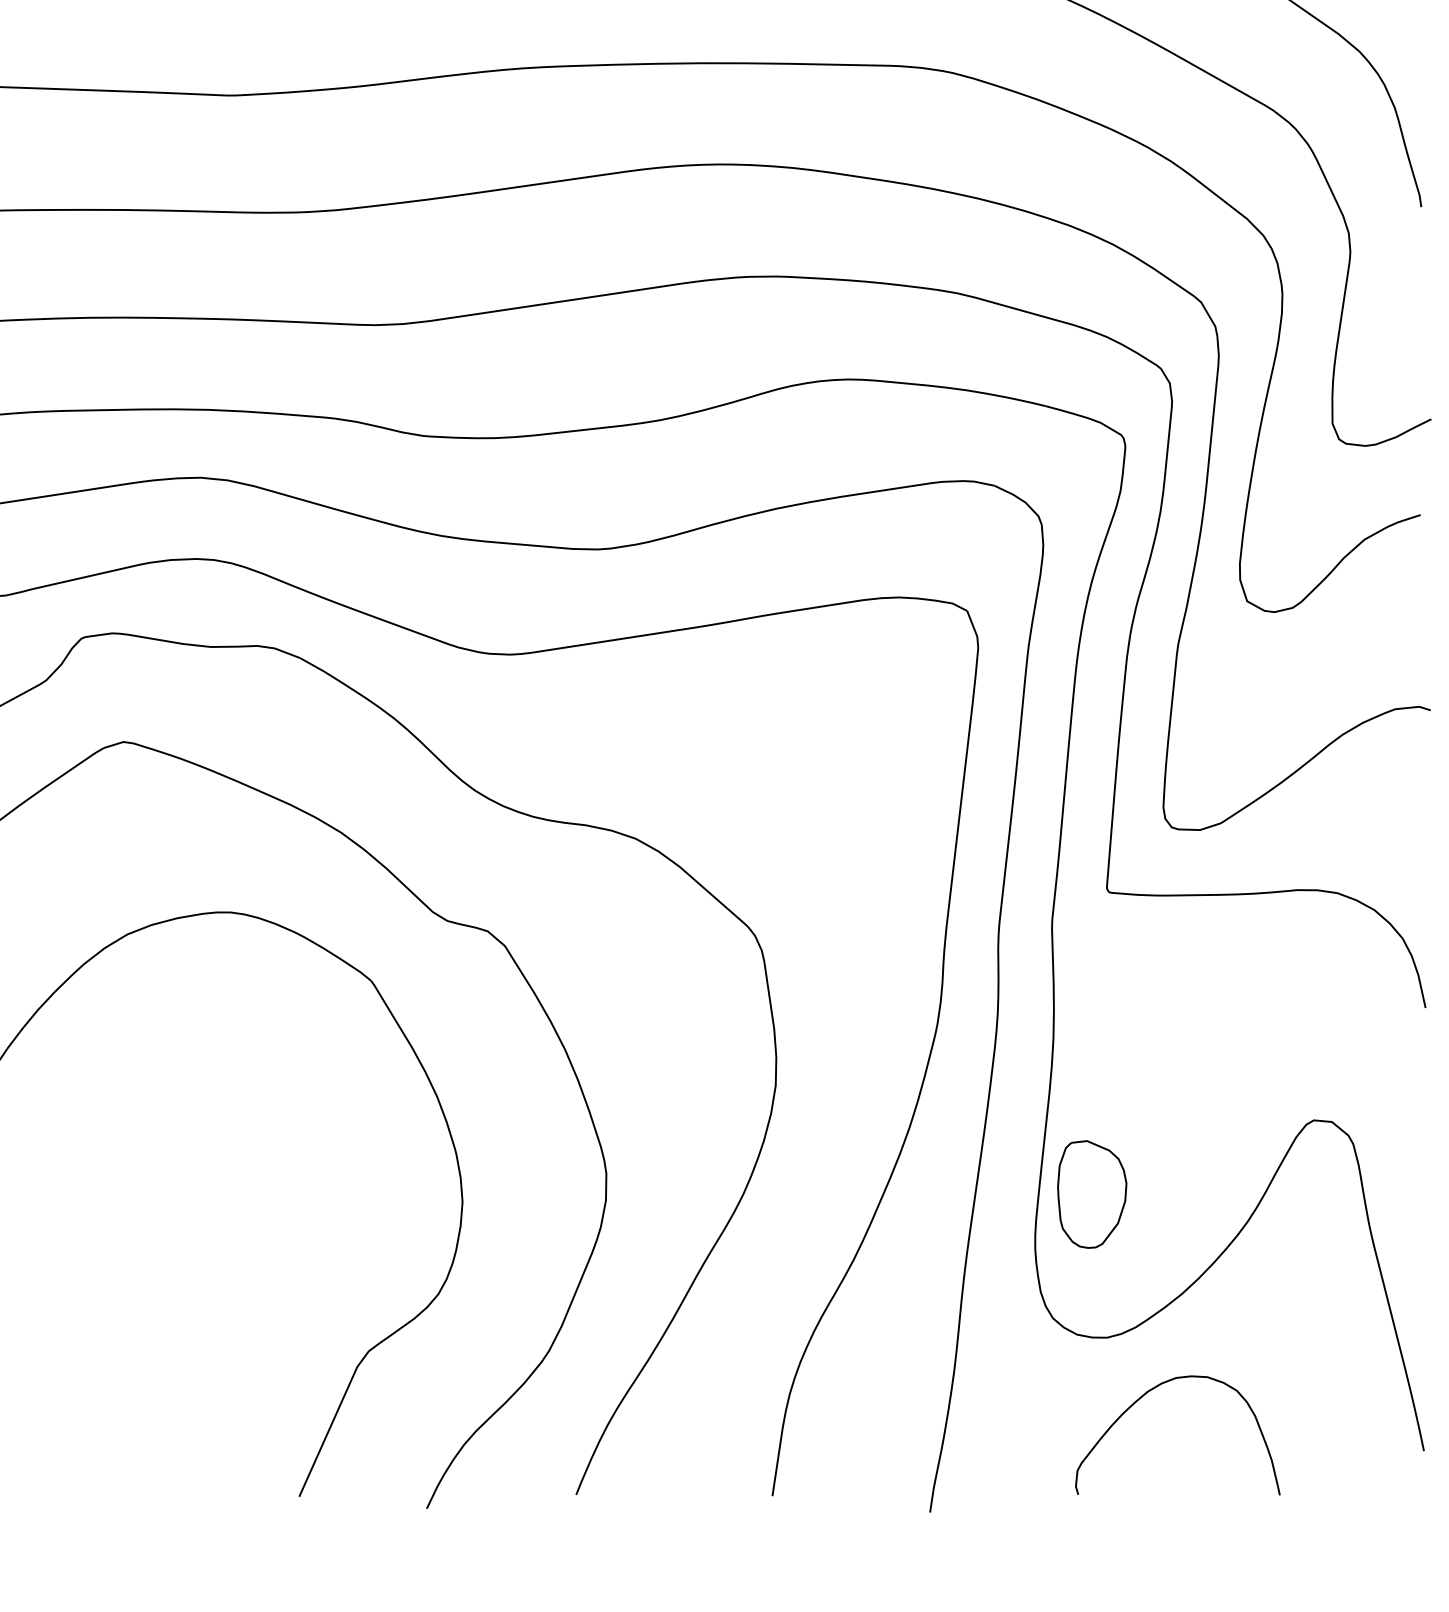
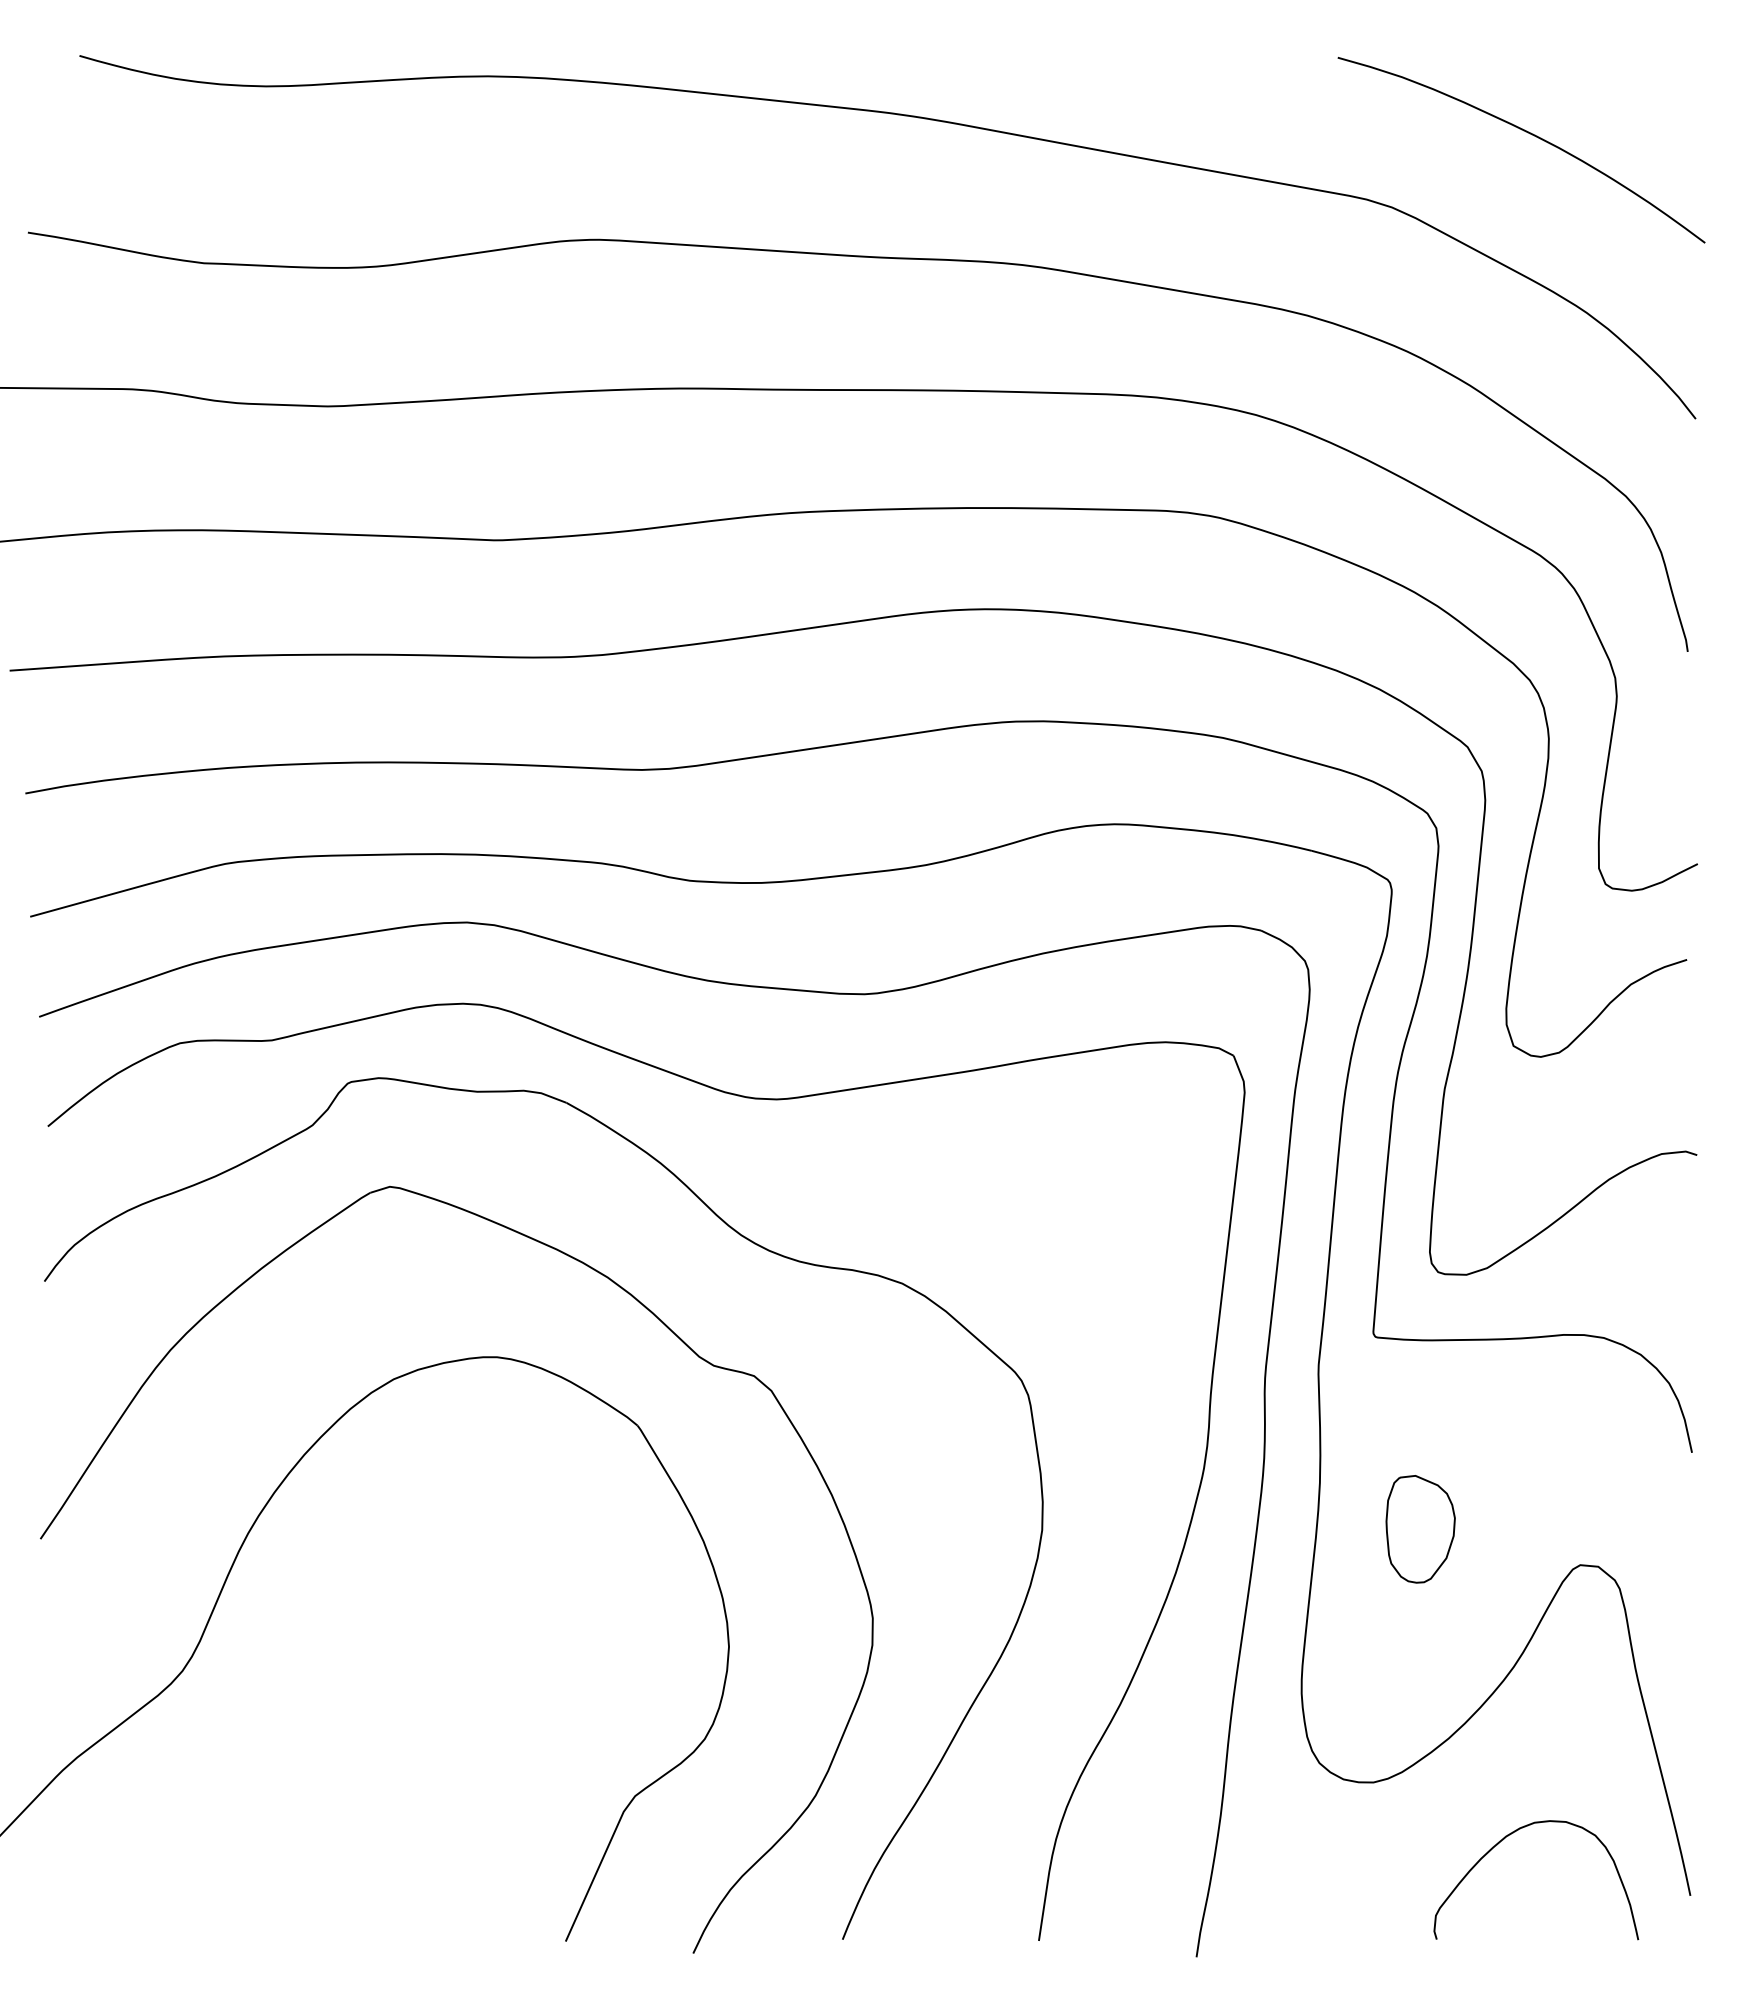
part: (1092, 1194) -> (1420, 1529), moved
curve: (1145, 1395) -> (1503, 1840), moved

